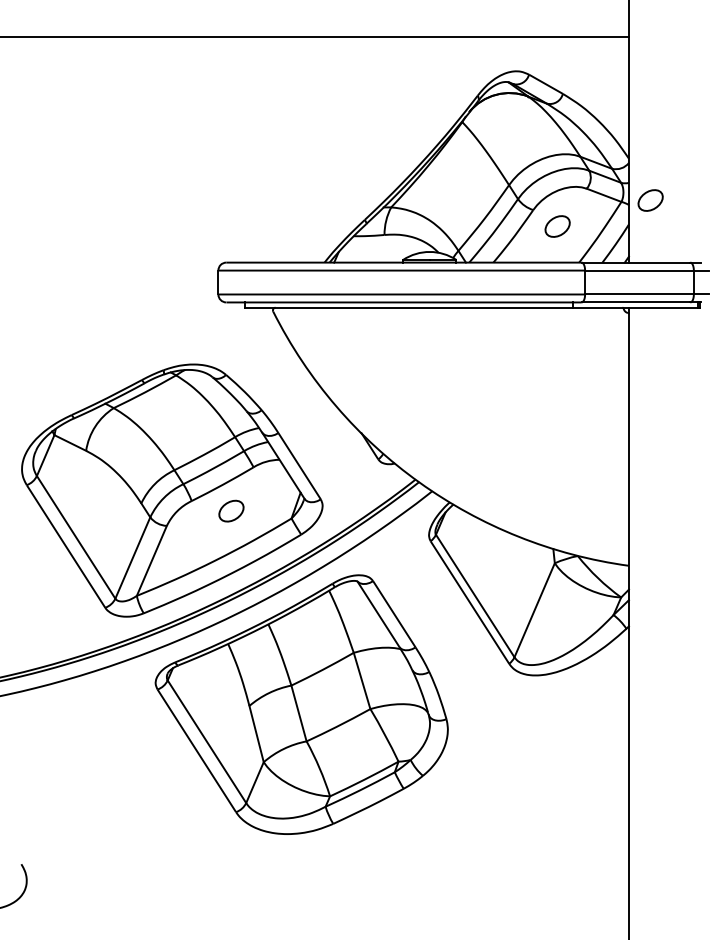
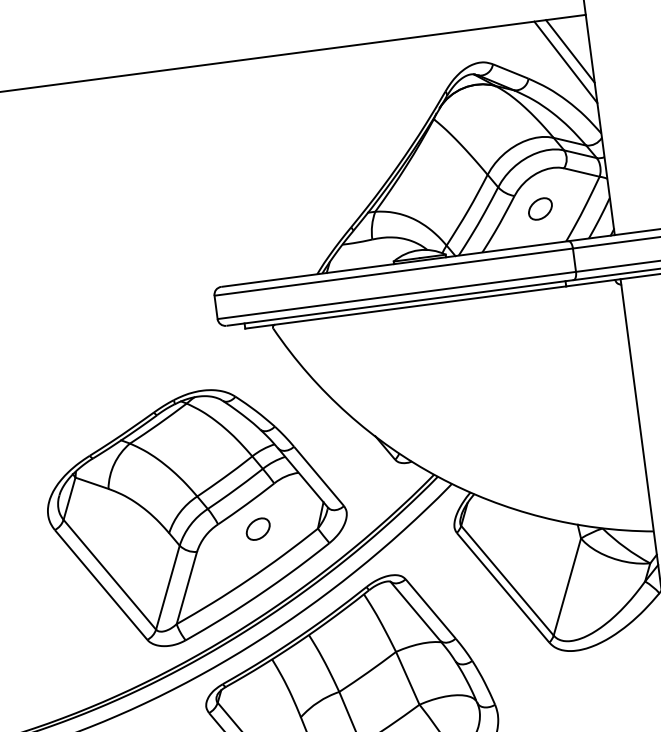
line: (608, 71) -> (570, 50), added
line: (602, 82) -> (565, 62), added
part: (650, 200) -> (627, 171), removed

